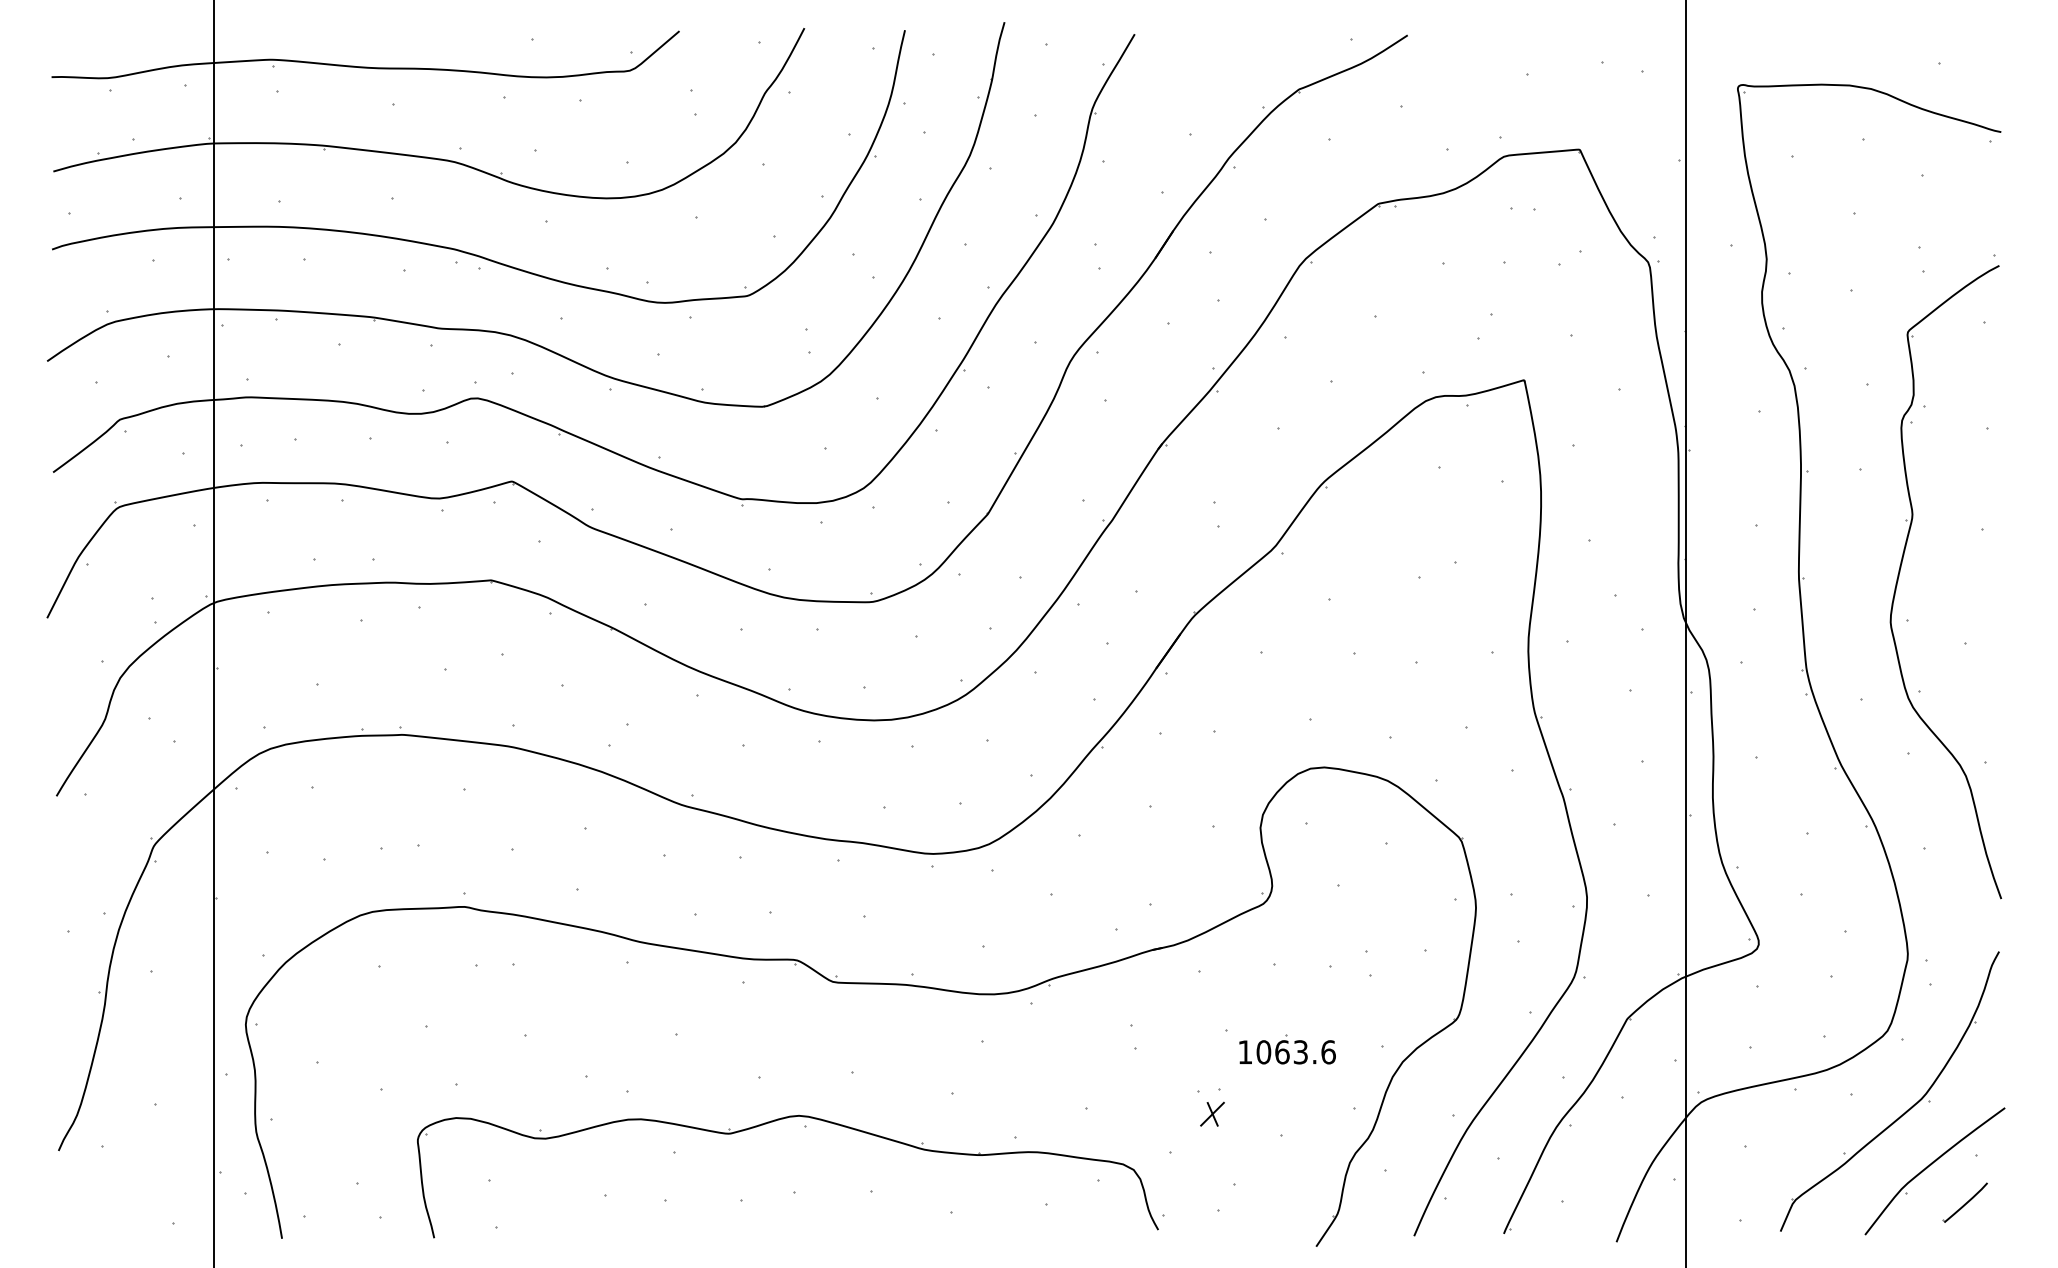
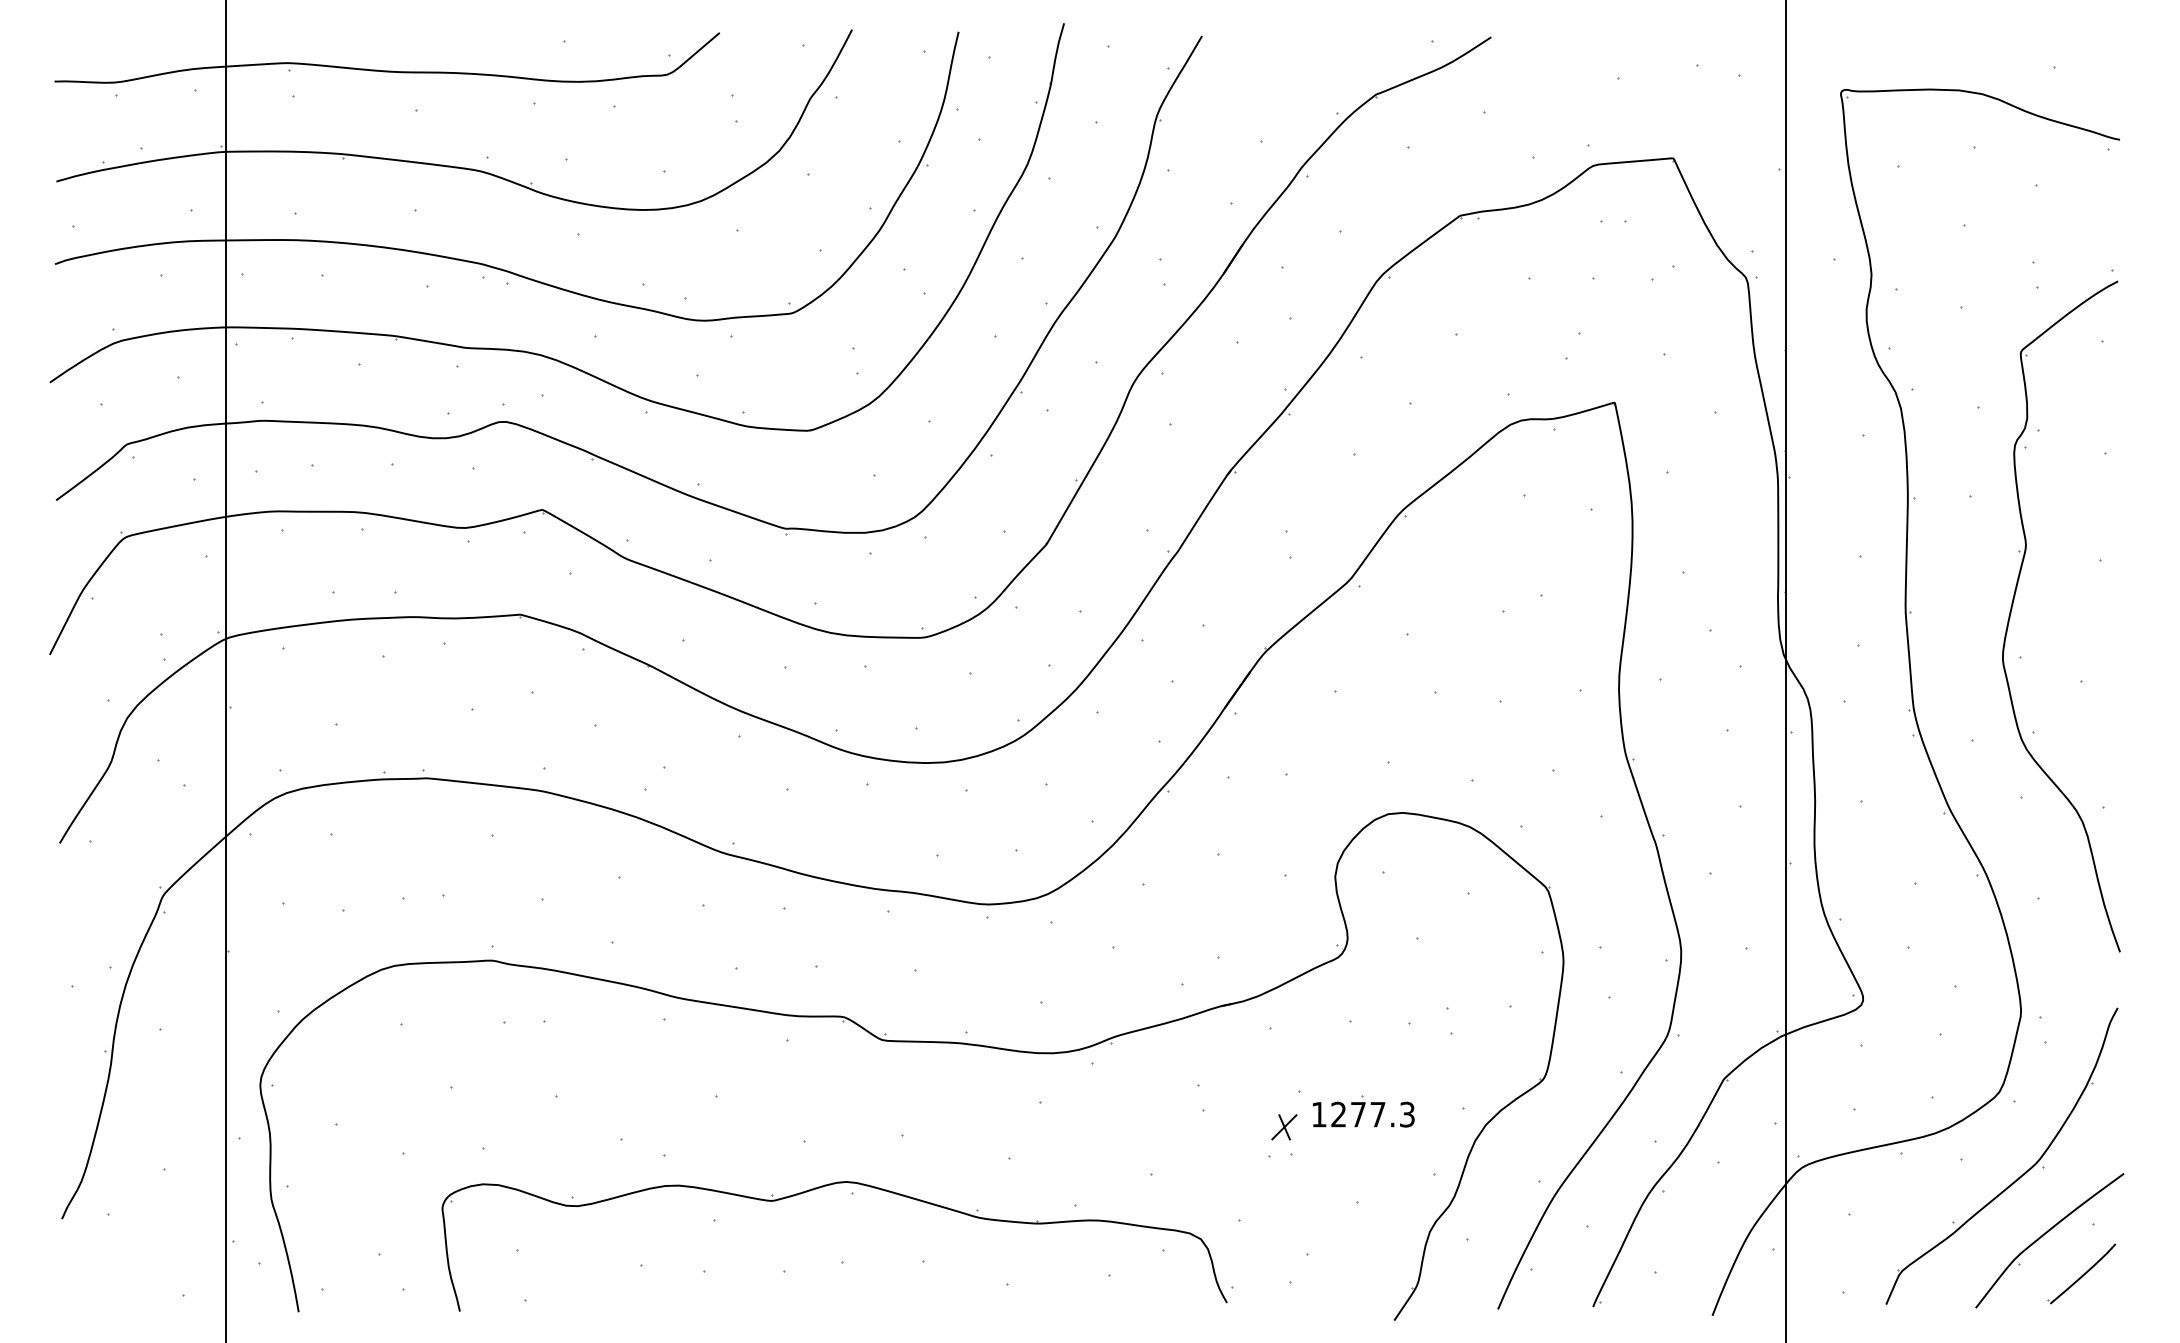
text: (1295, 1052) -> (1372, 1114), 1063.6 -> 1277.3
part: (1212, 1113) -> (1284, 1126), moved
part: (1964, 1202) -> (2081, 1273), size x1.43

